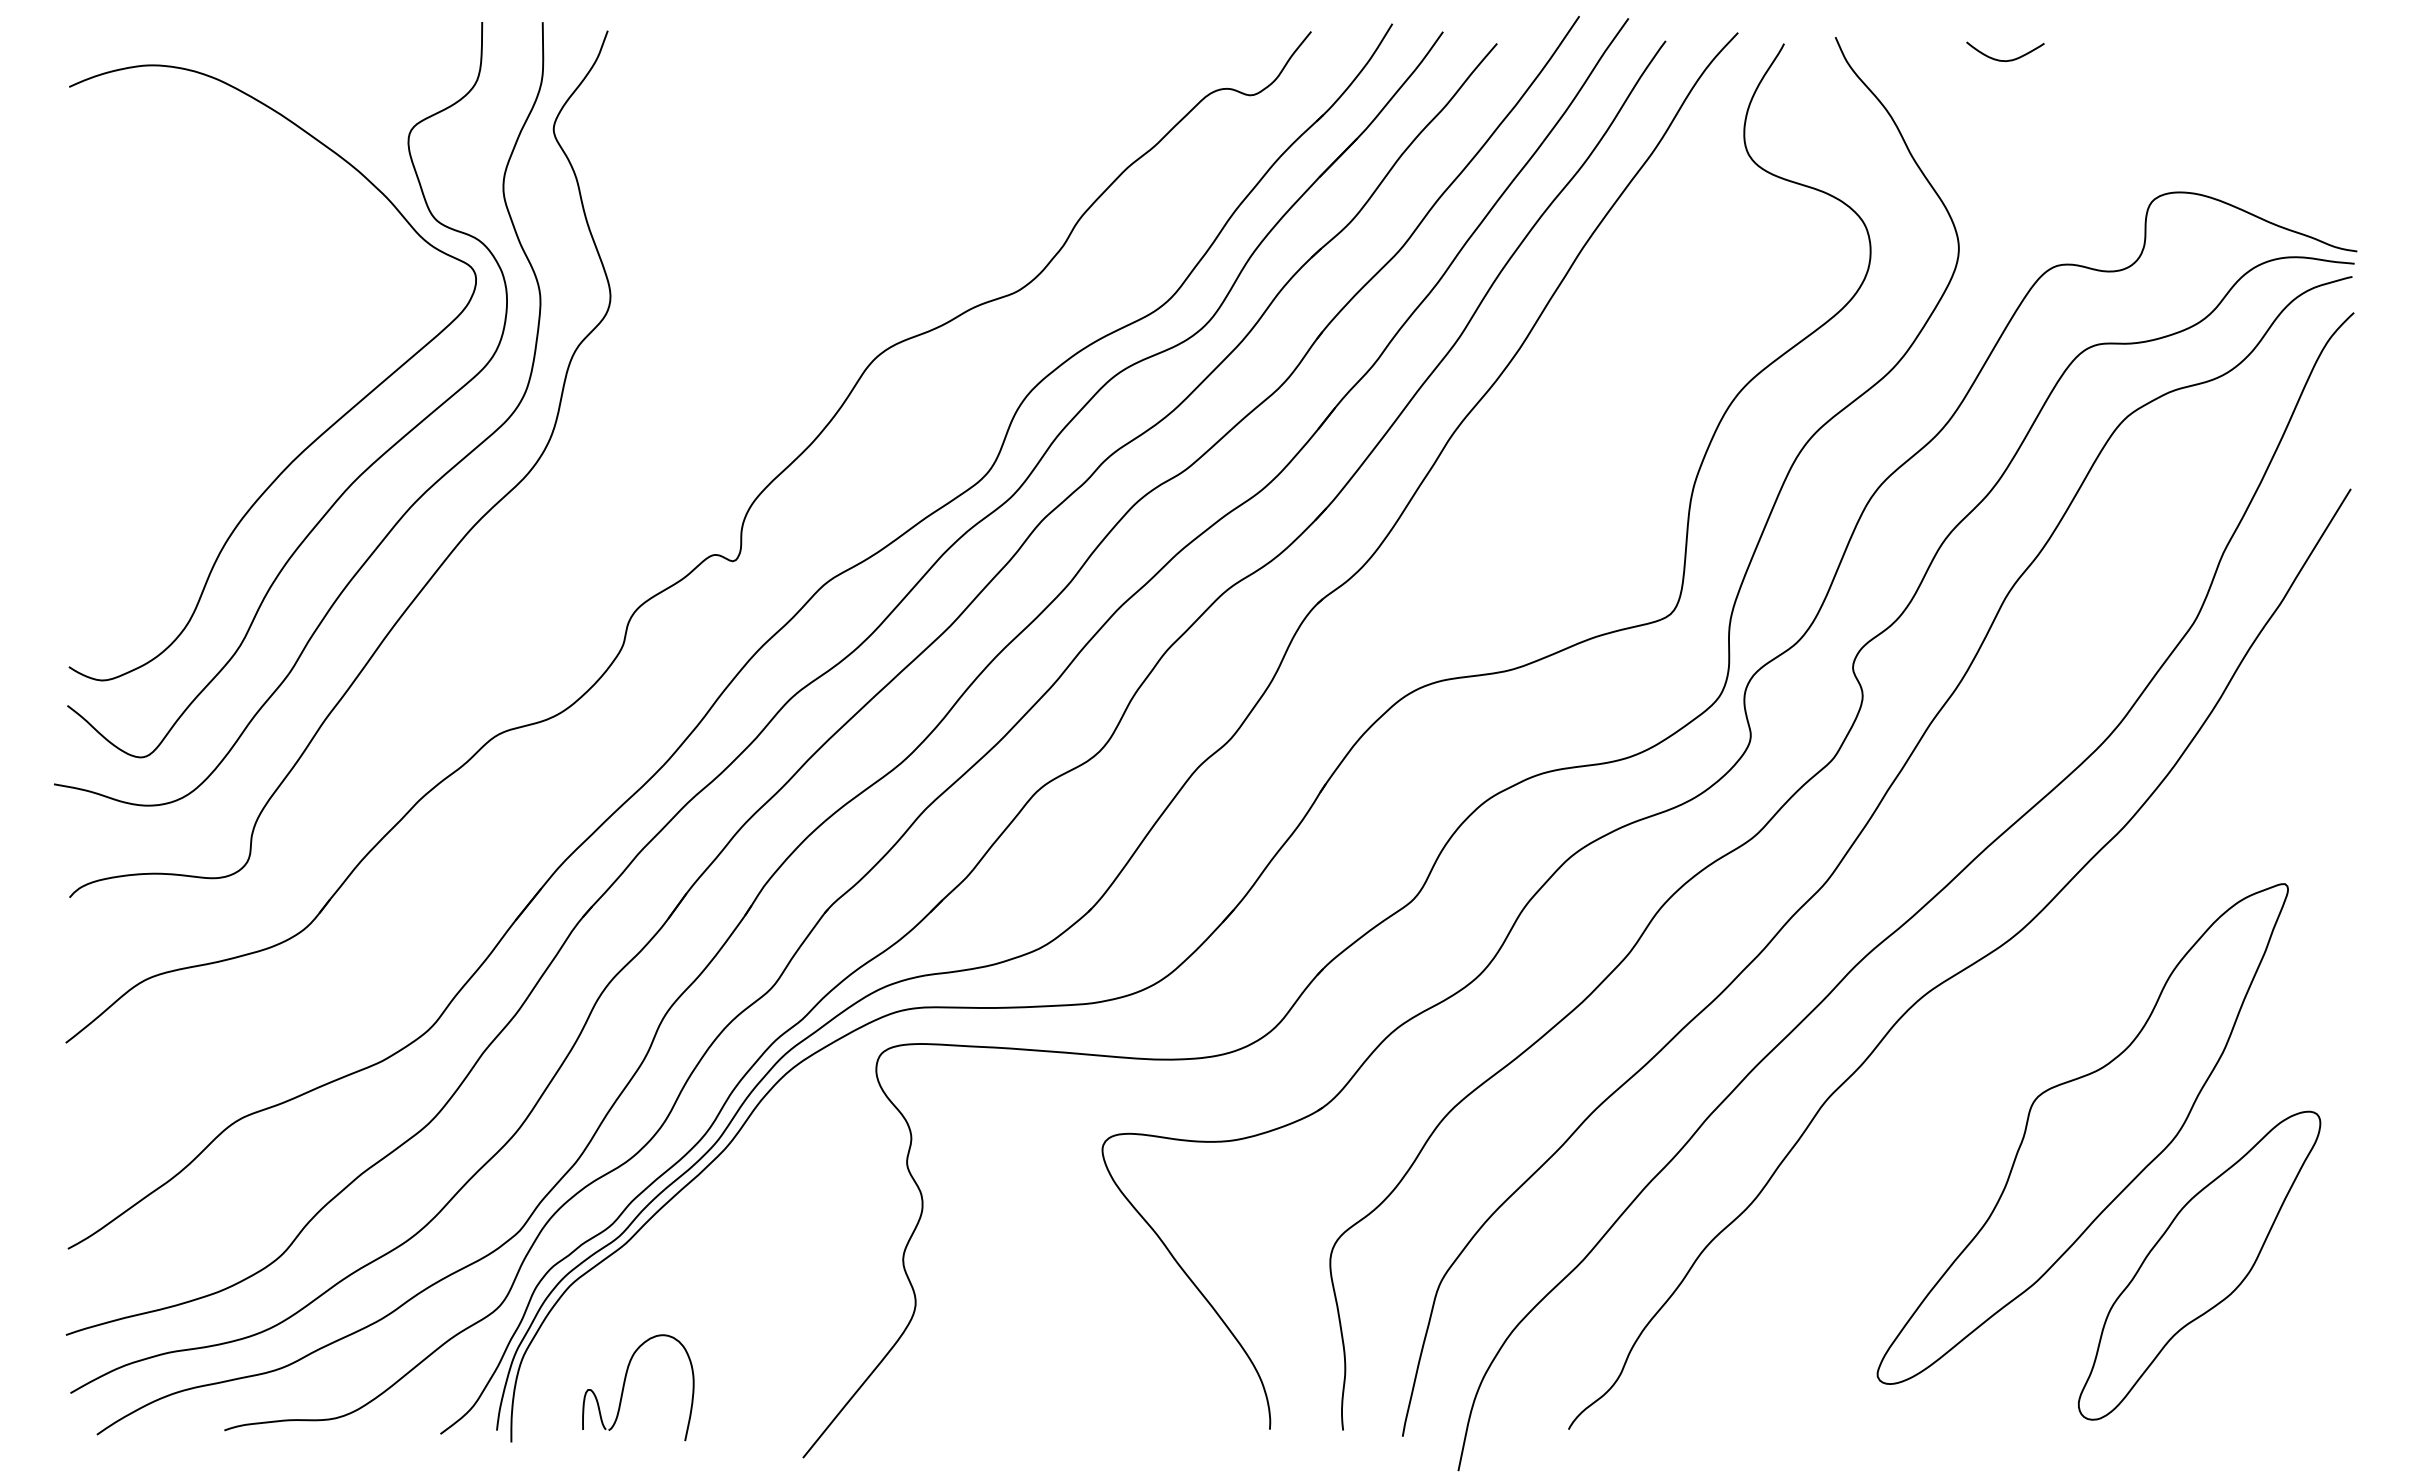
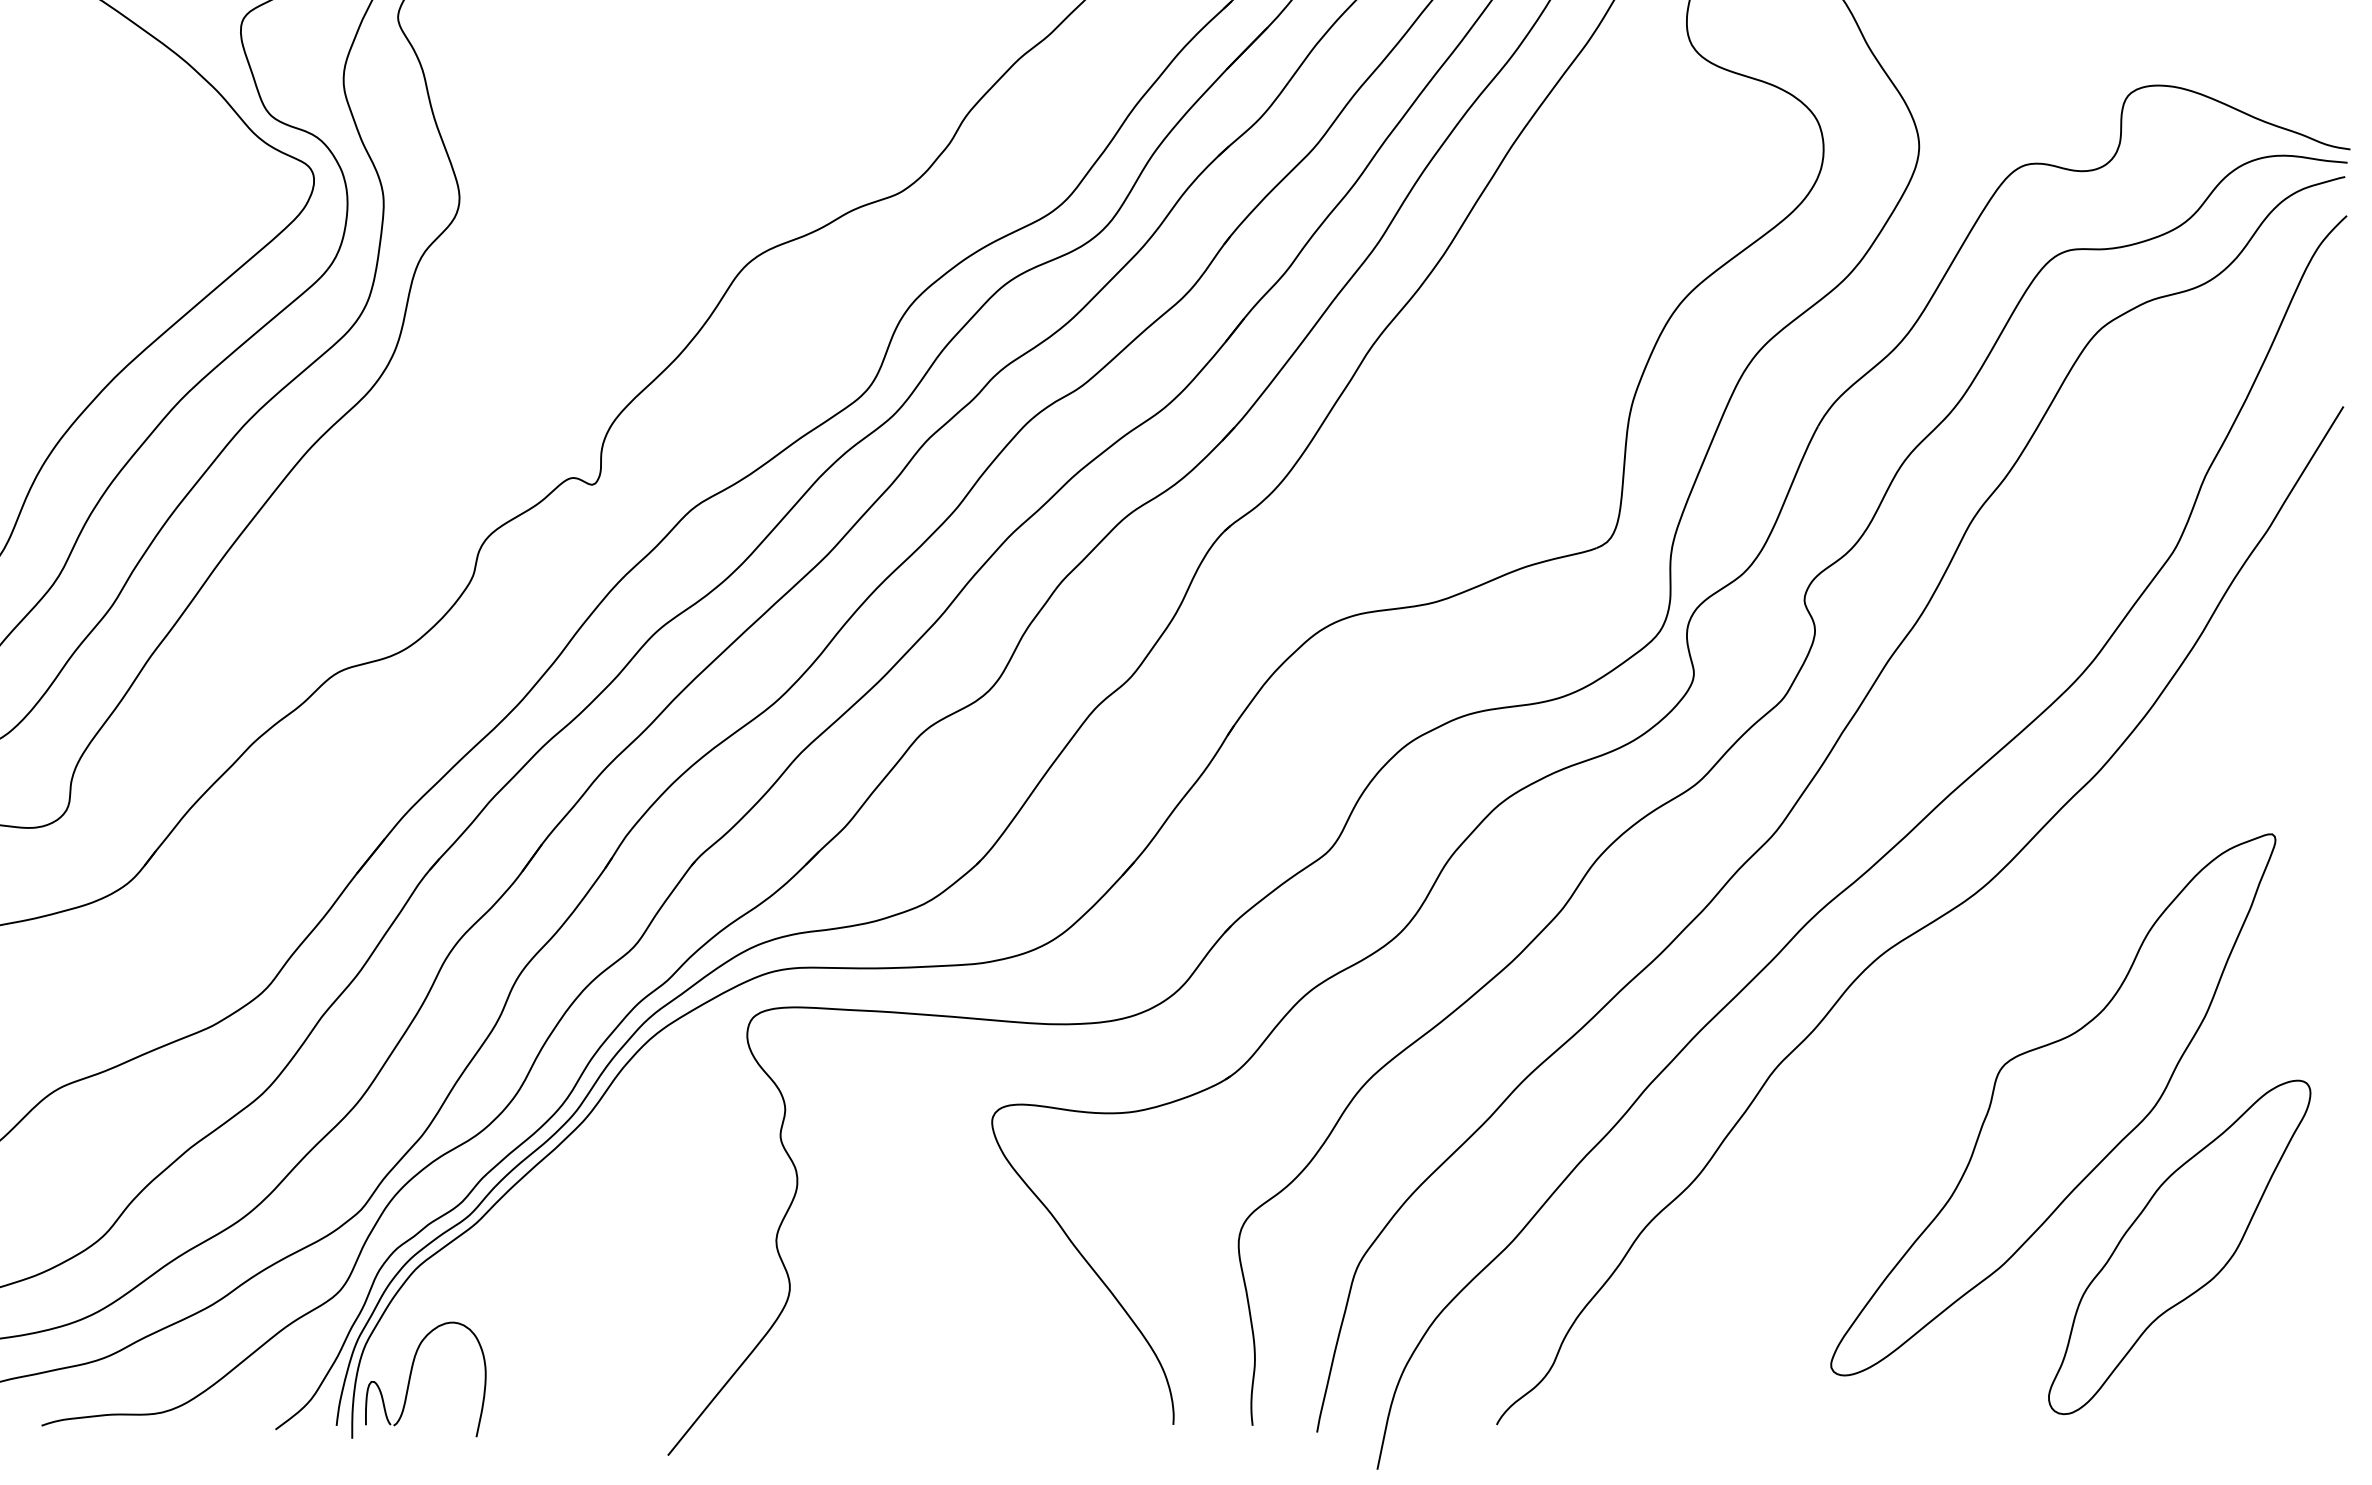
part: (625, 1383) -> (411, 1374), moved

